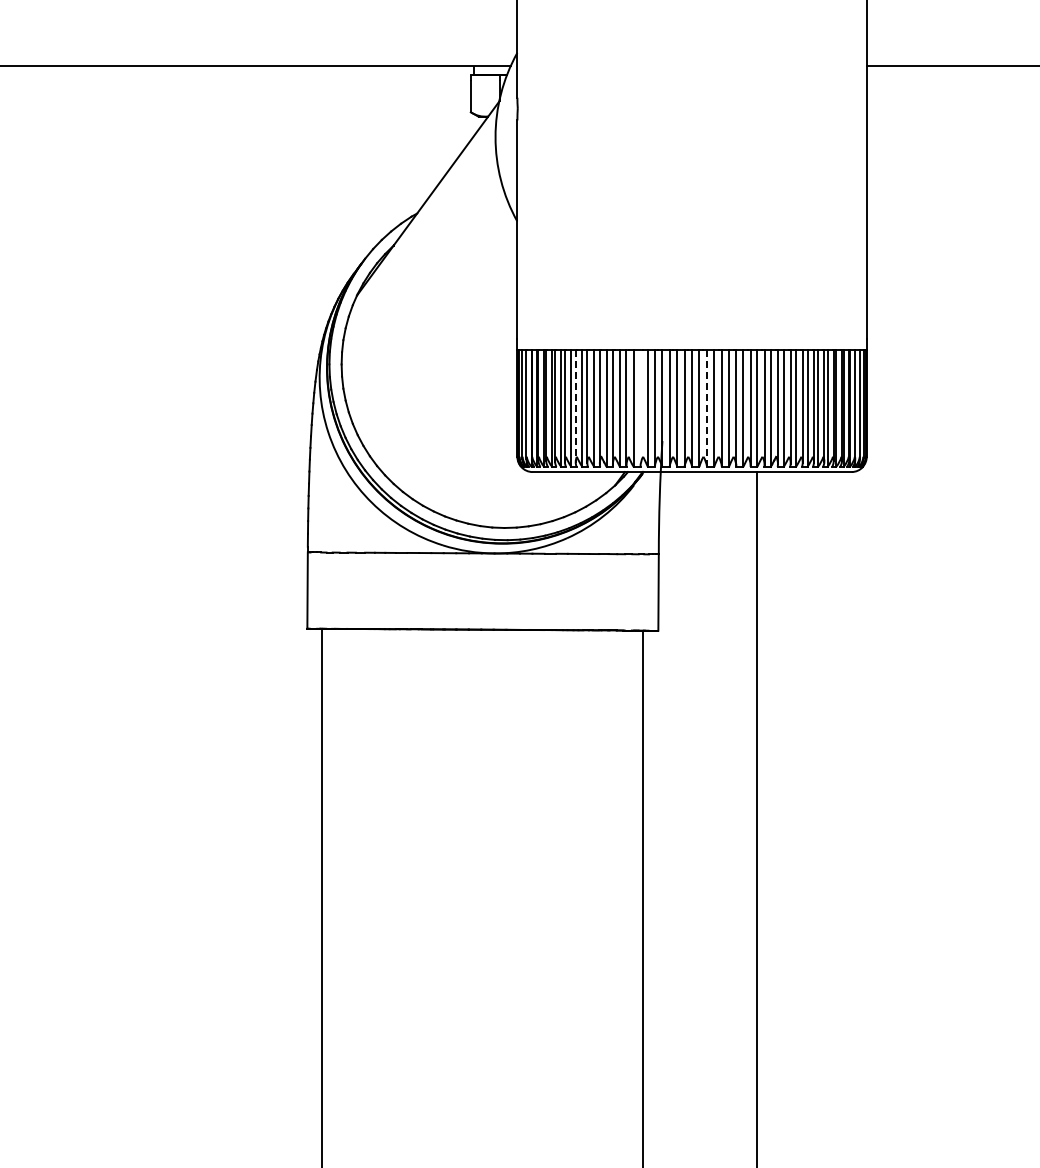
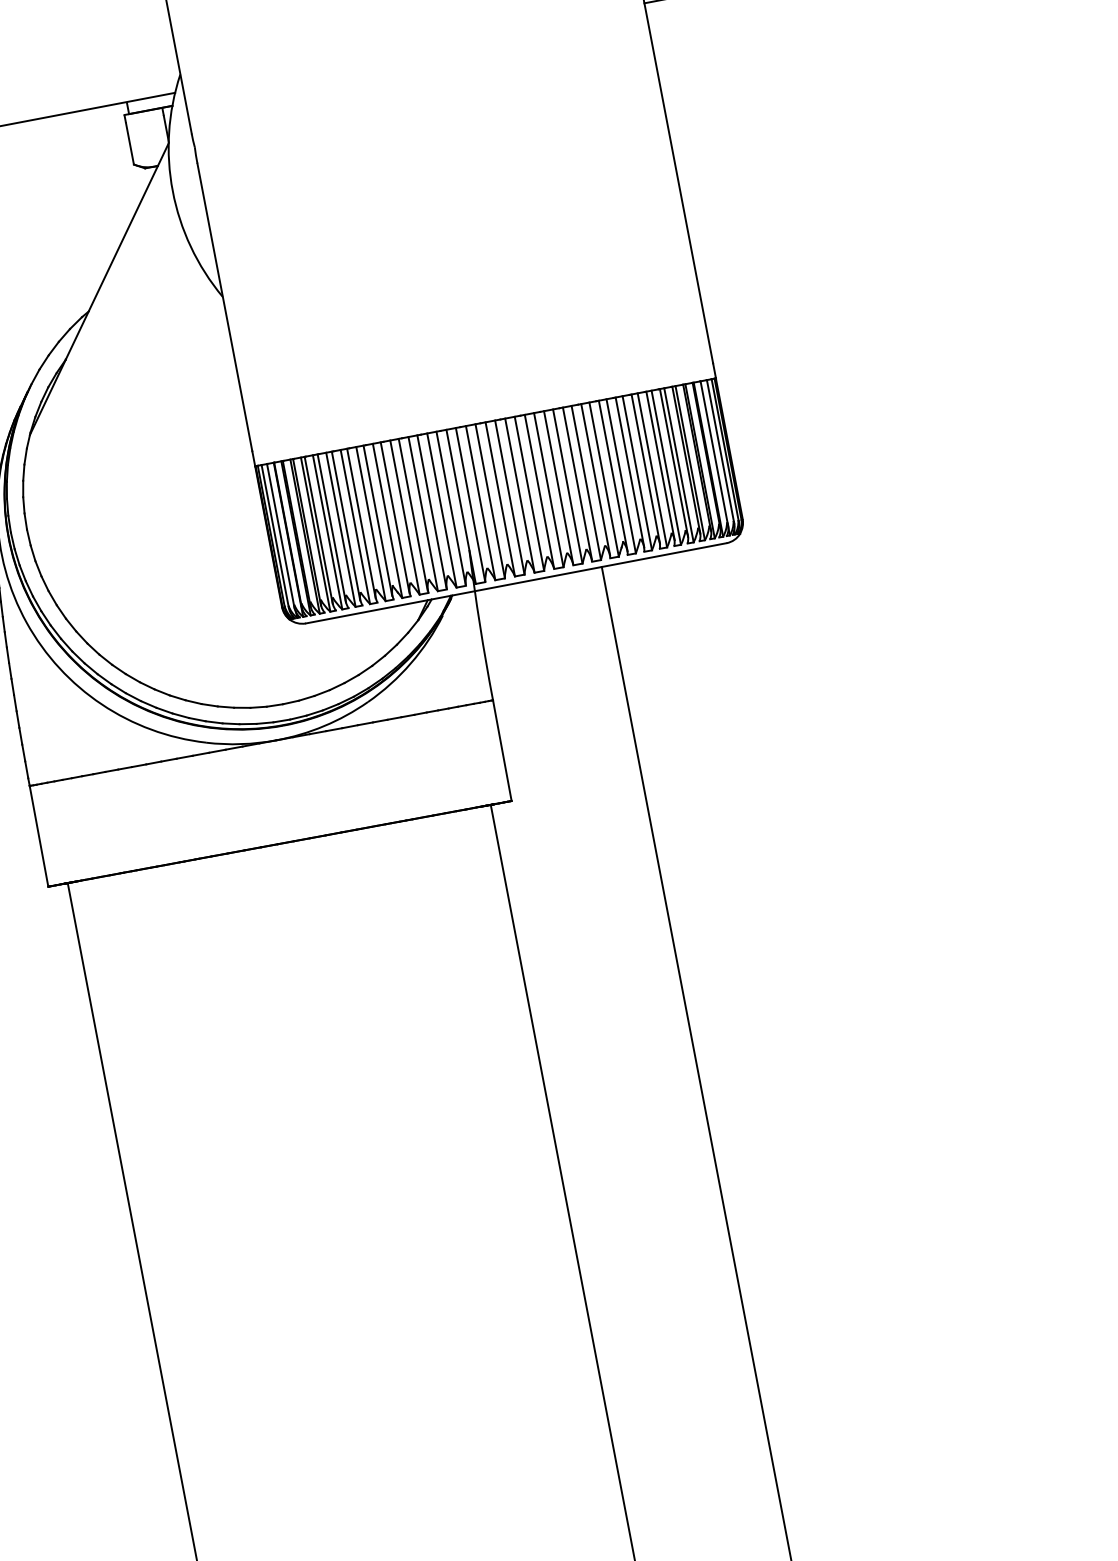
line: (575, 406) -> (345, 526), dashed -> solid
line: (640, 407) -> (431, 511), added
line: (707, 407) -> (520, 494), dashed -> solid

